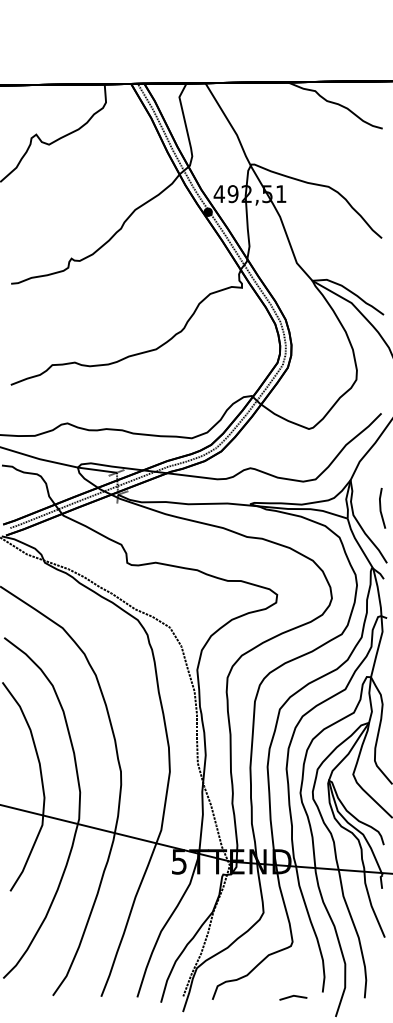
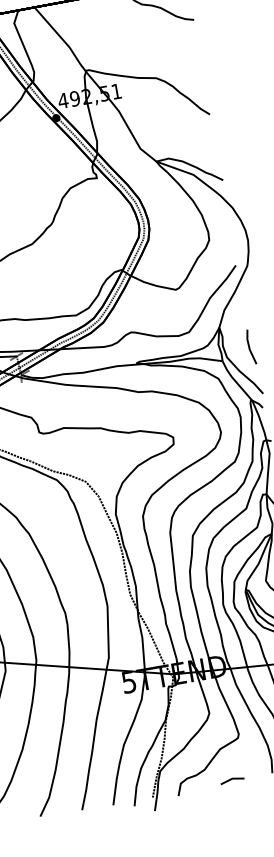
line: (293, 996) -> (232, 779), moved

